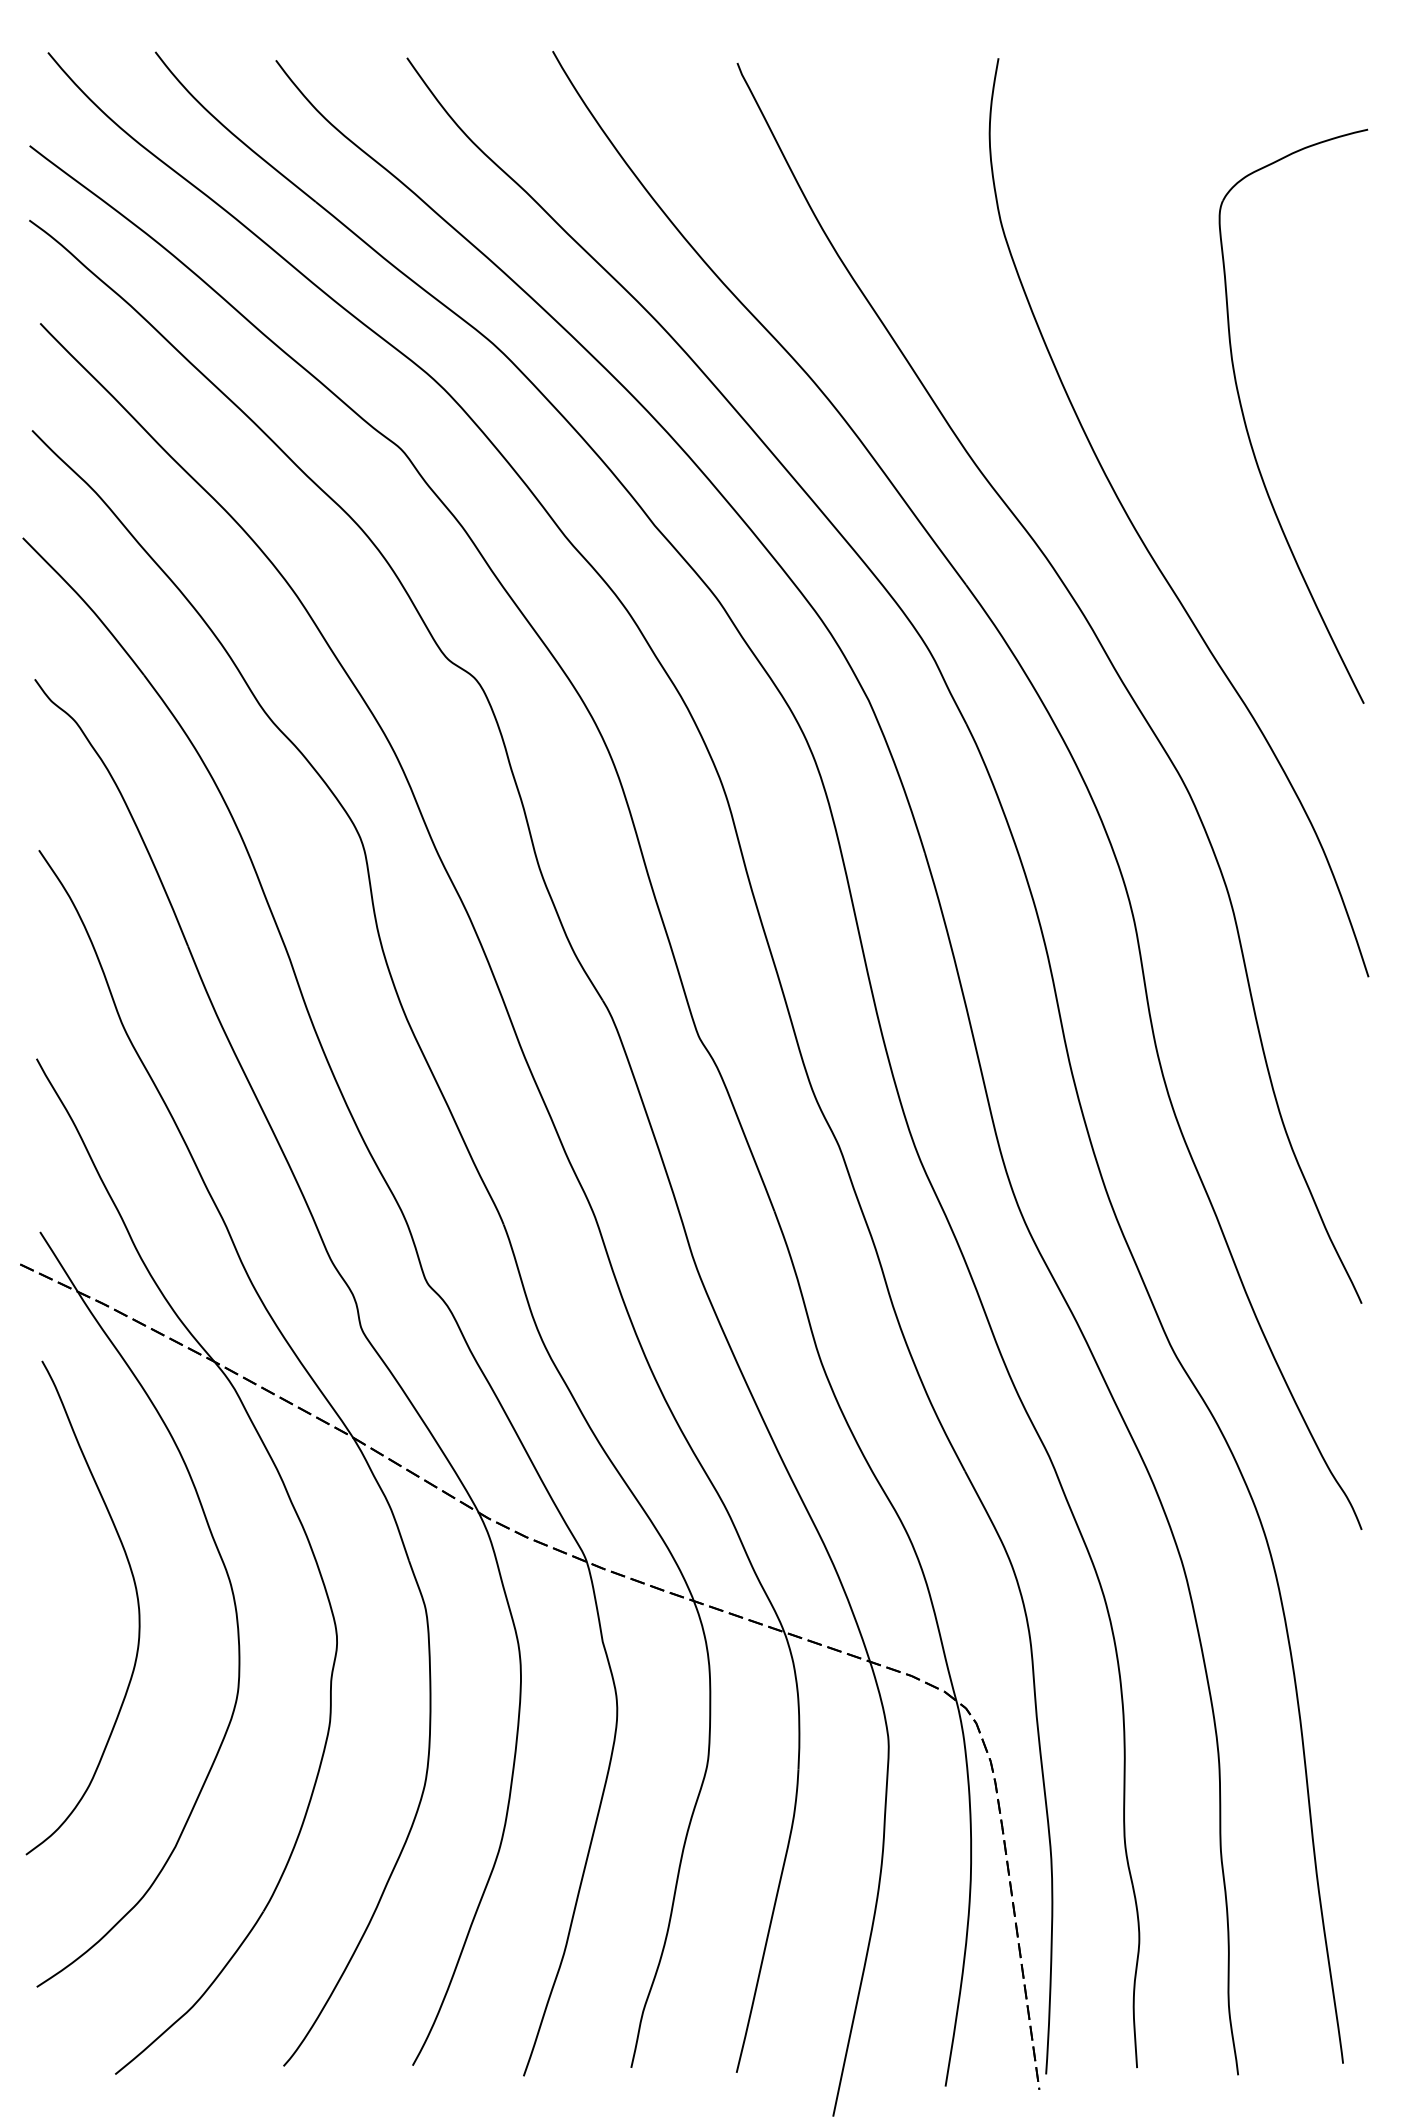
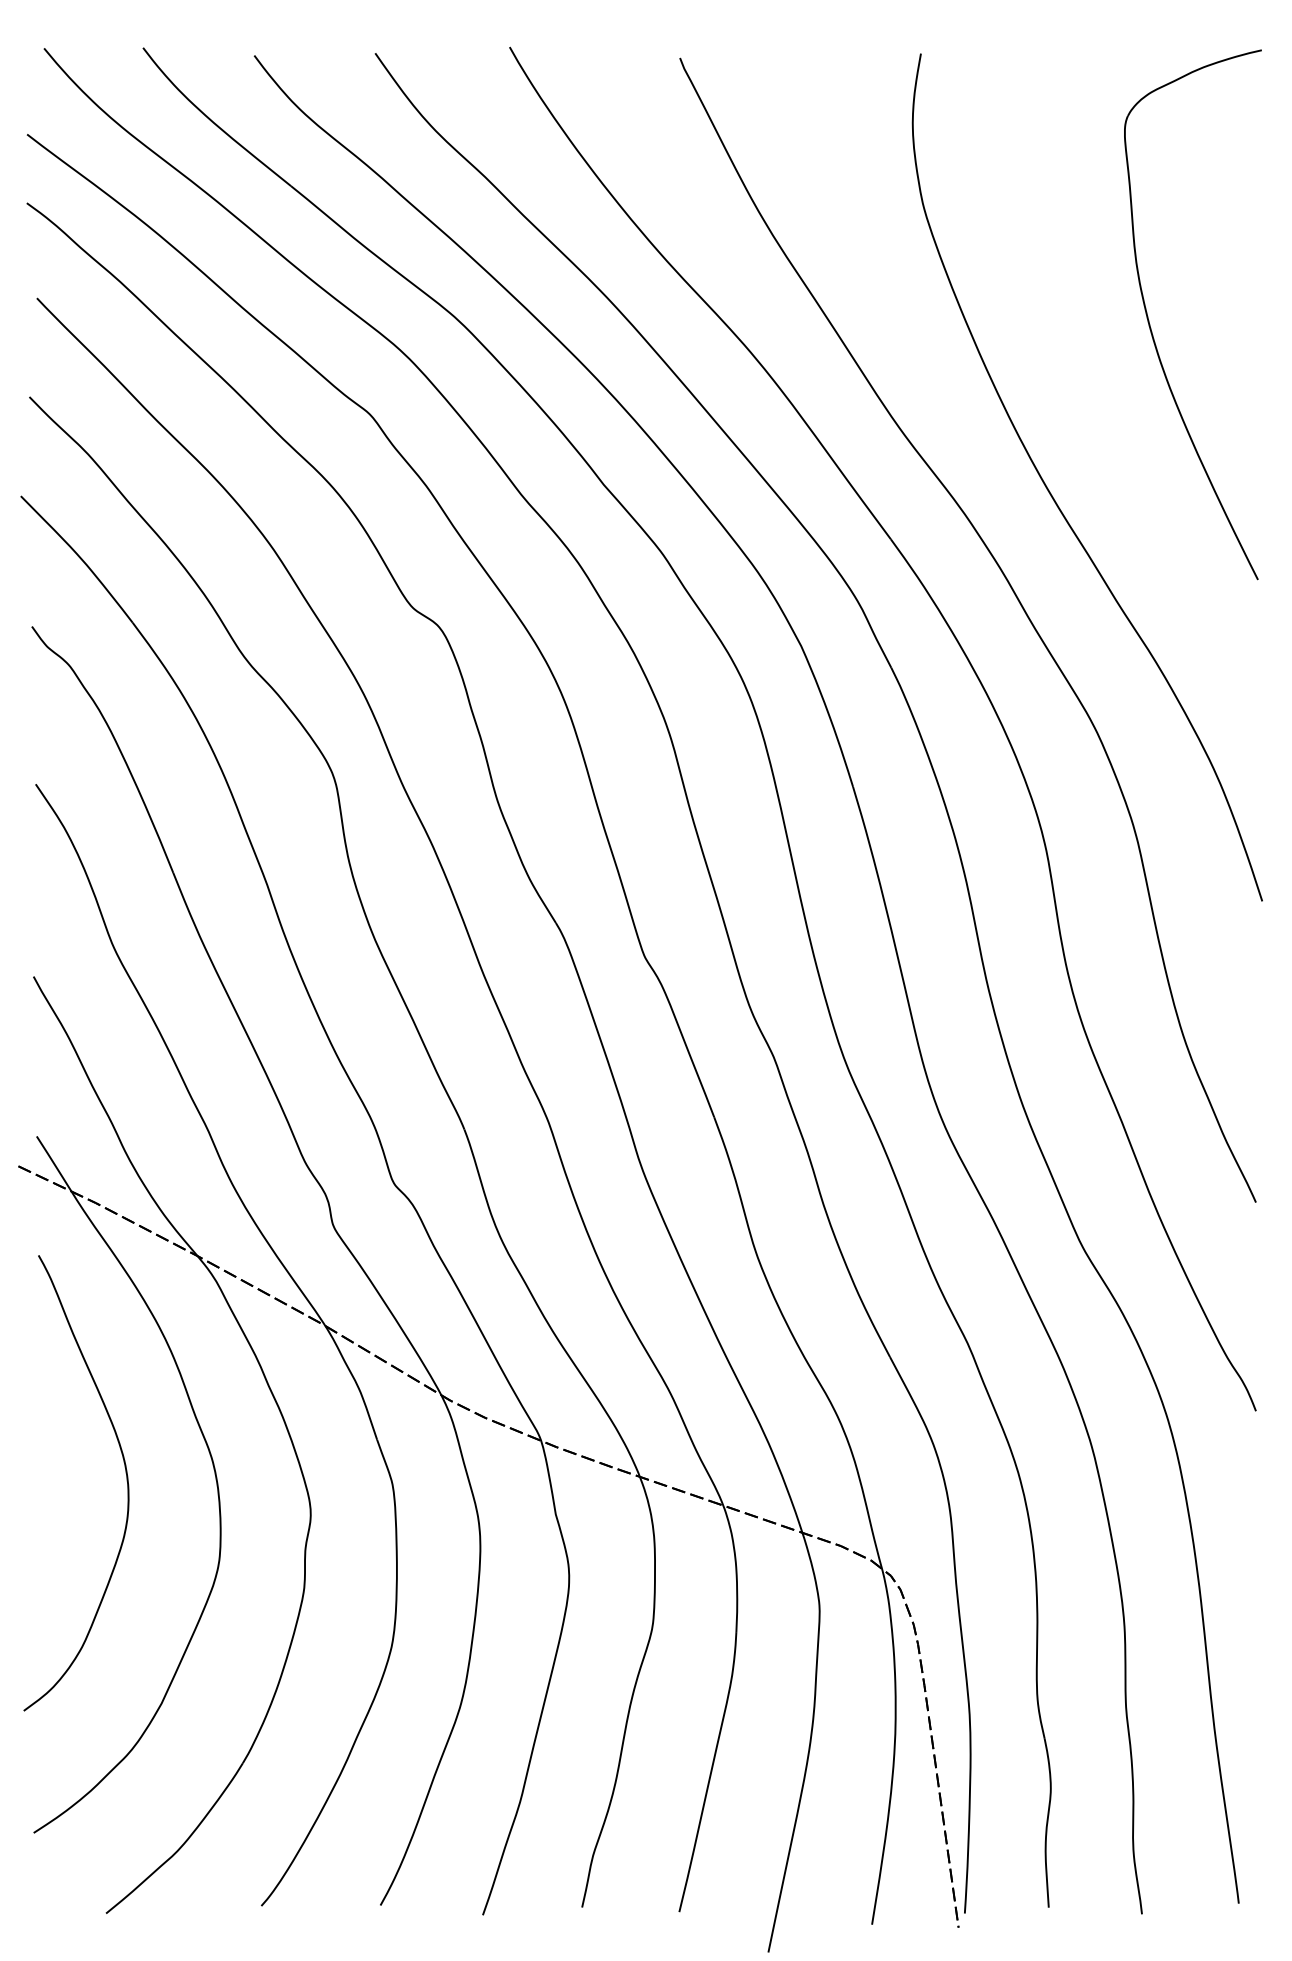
part: (1247, 427) -> (1150, 325), moved

